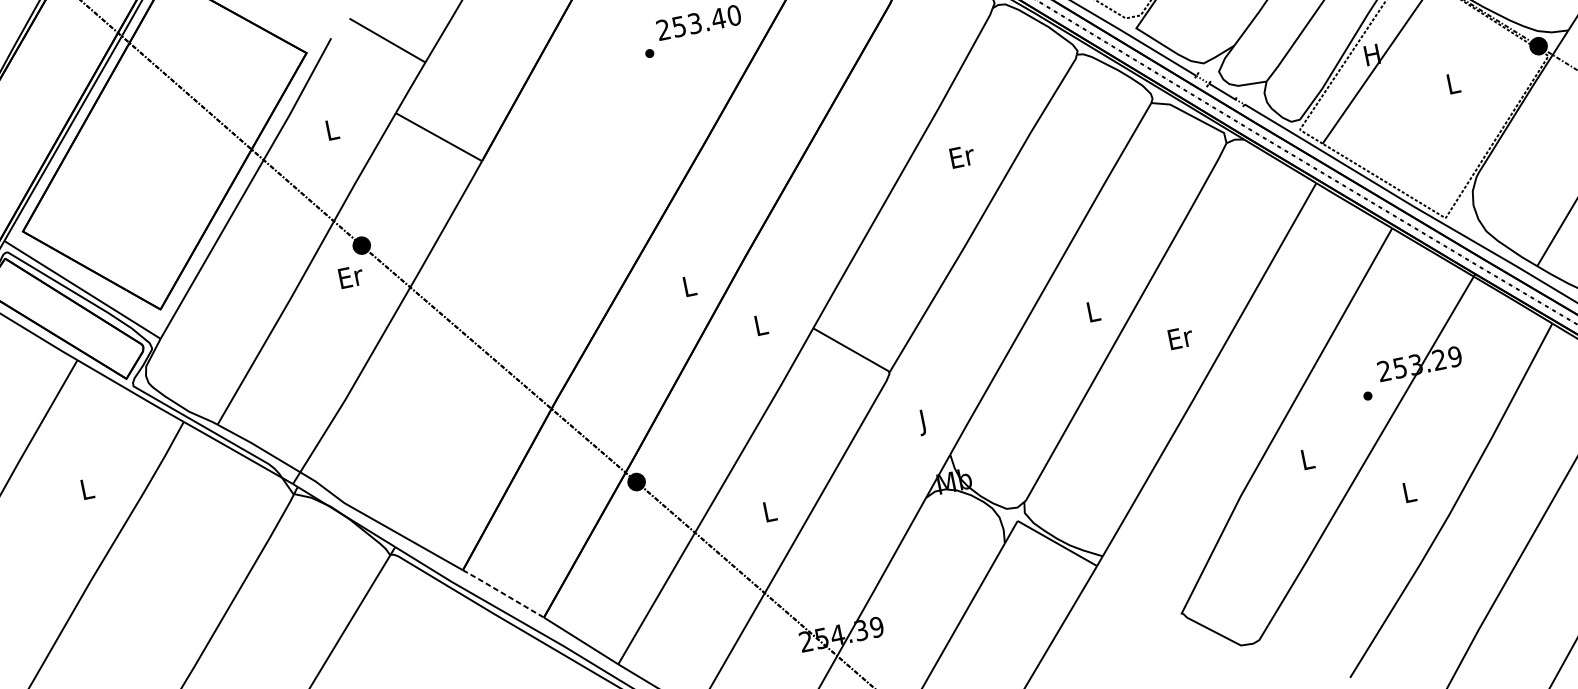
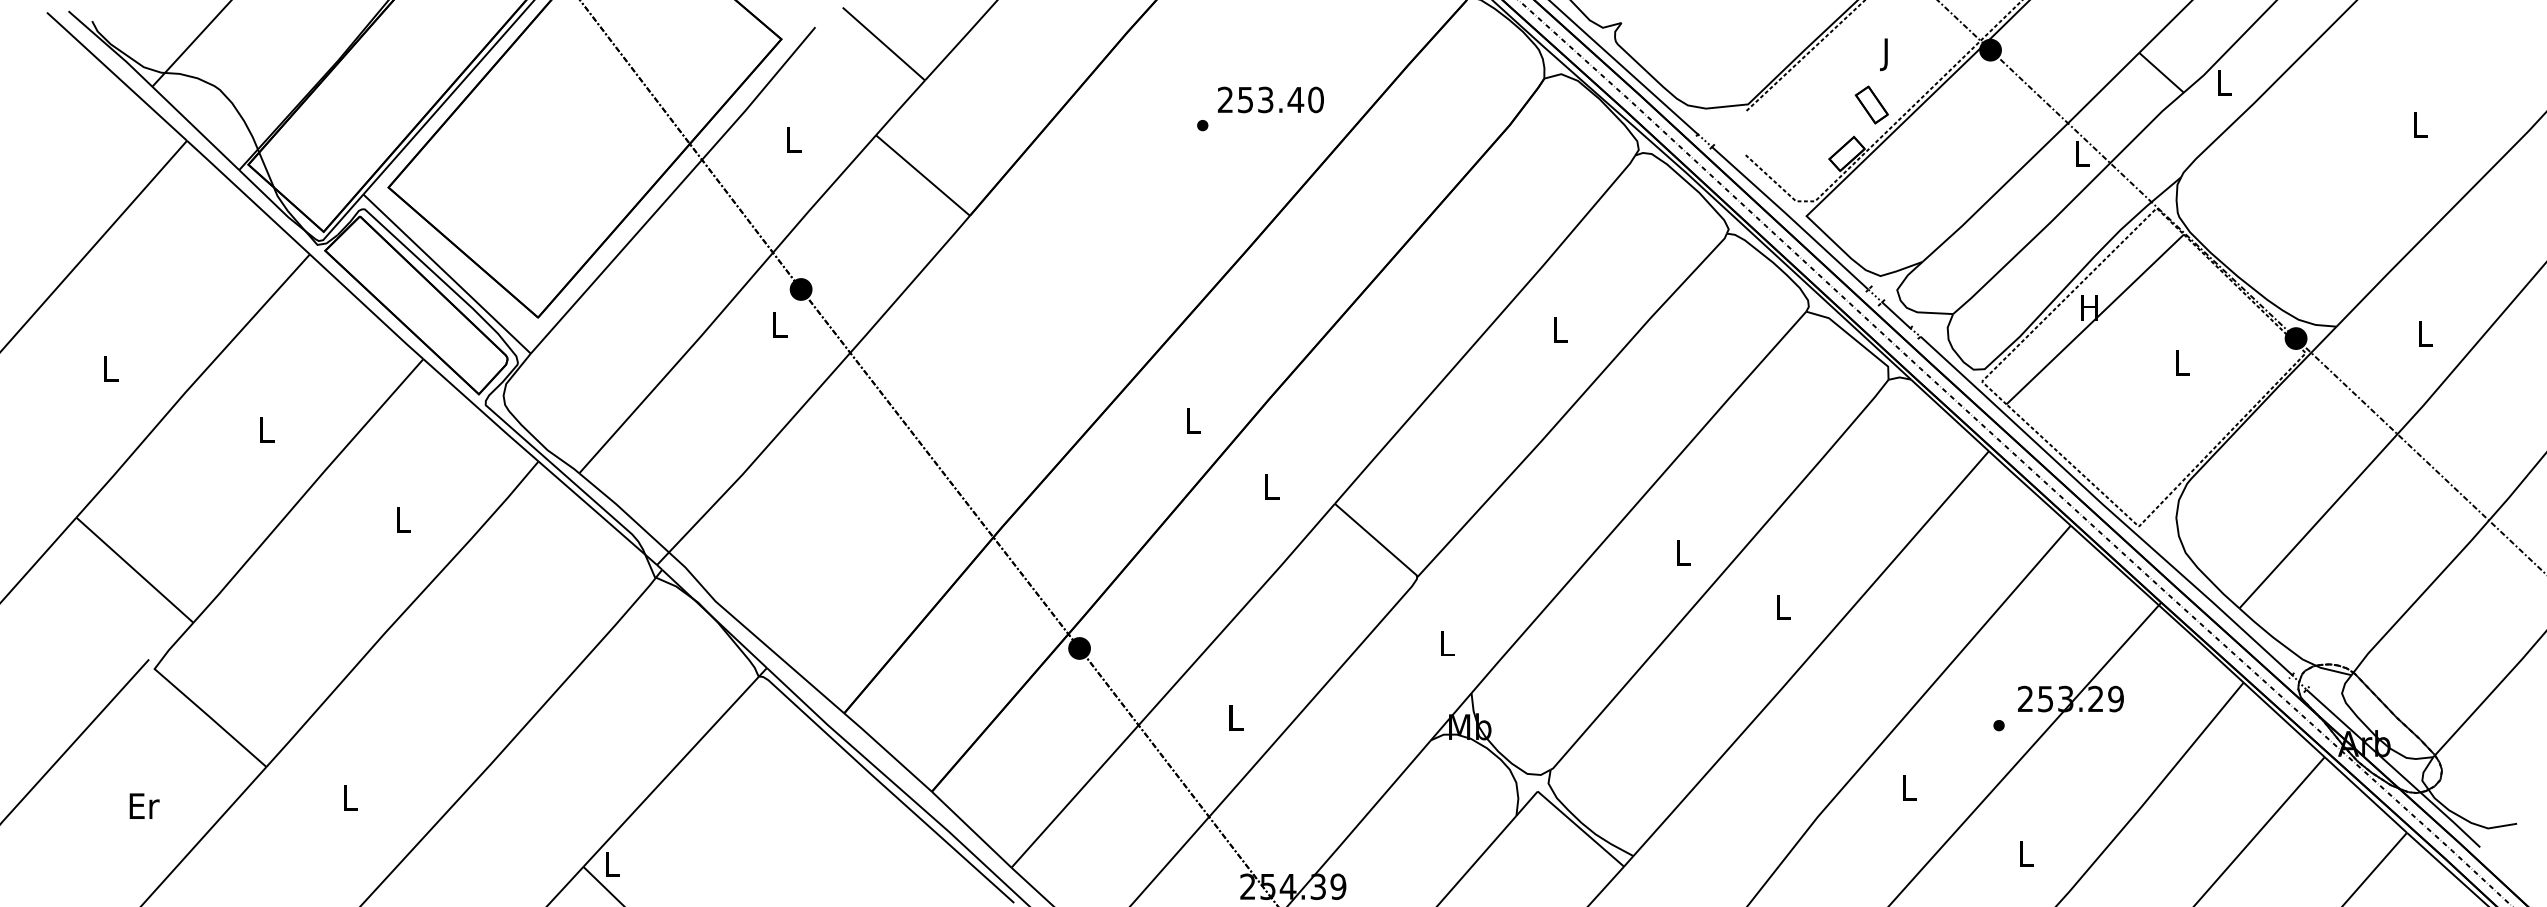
text: (962, 155) -> (1561, 329), Er -> L
text: (351, 276) -> (780, 324), Er -> L
text: (1180, 338) -> (1783, 607), Er -> L
text: (924, 421) -> (1447, 646), J -> L
line: (502, 593) -> (887, 751), dashed -> solid

